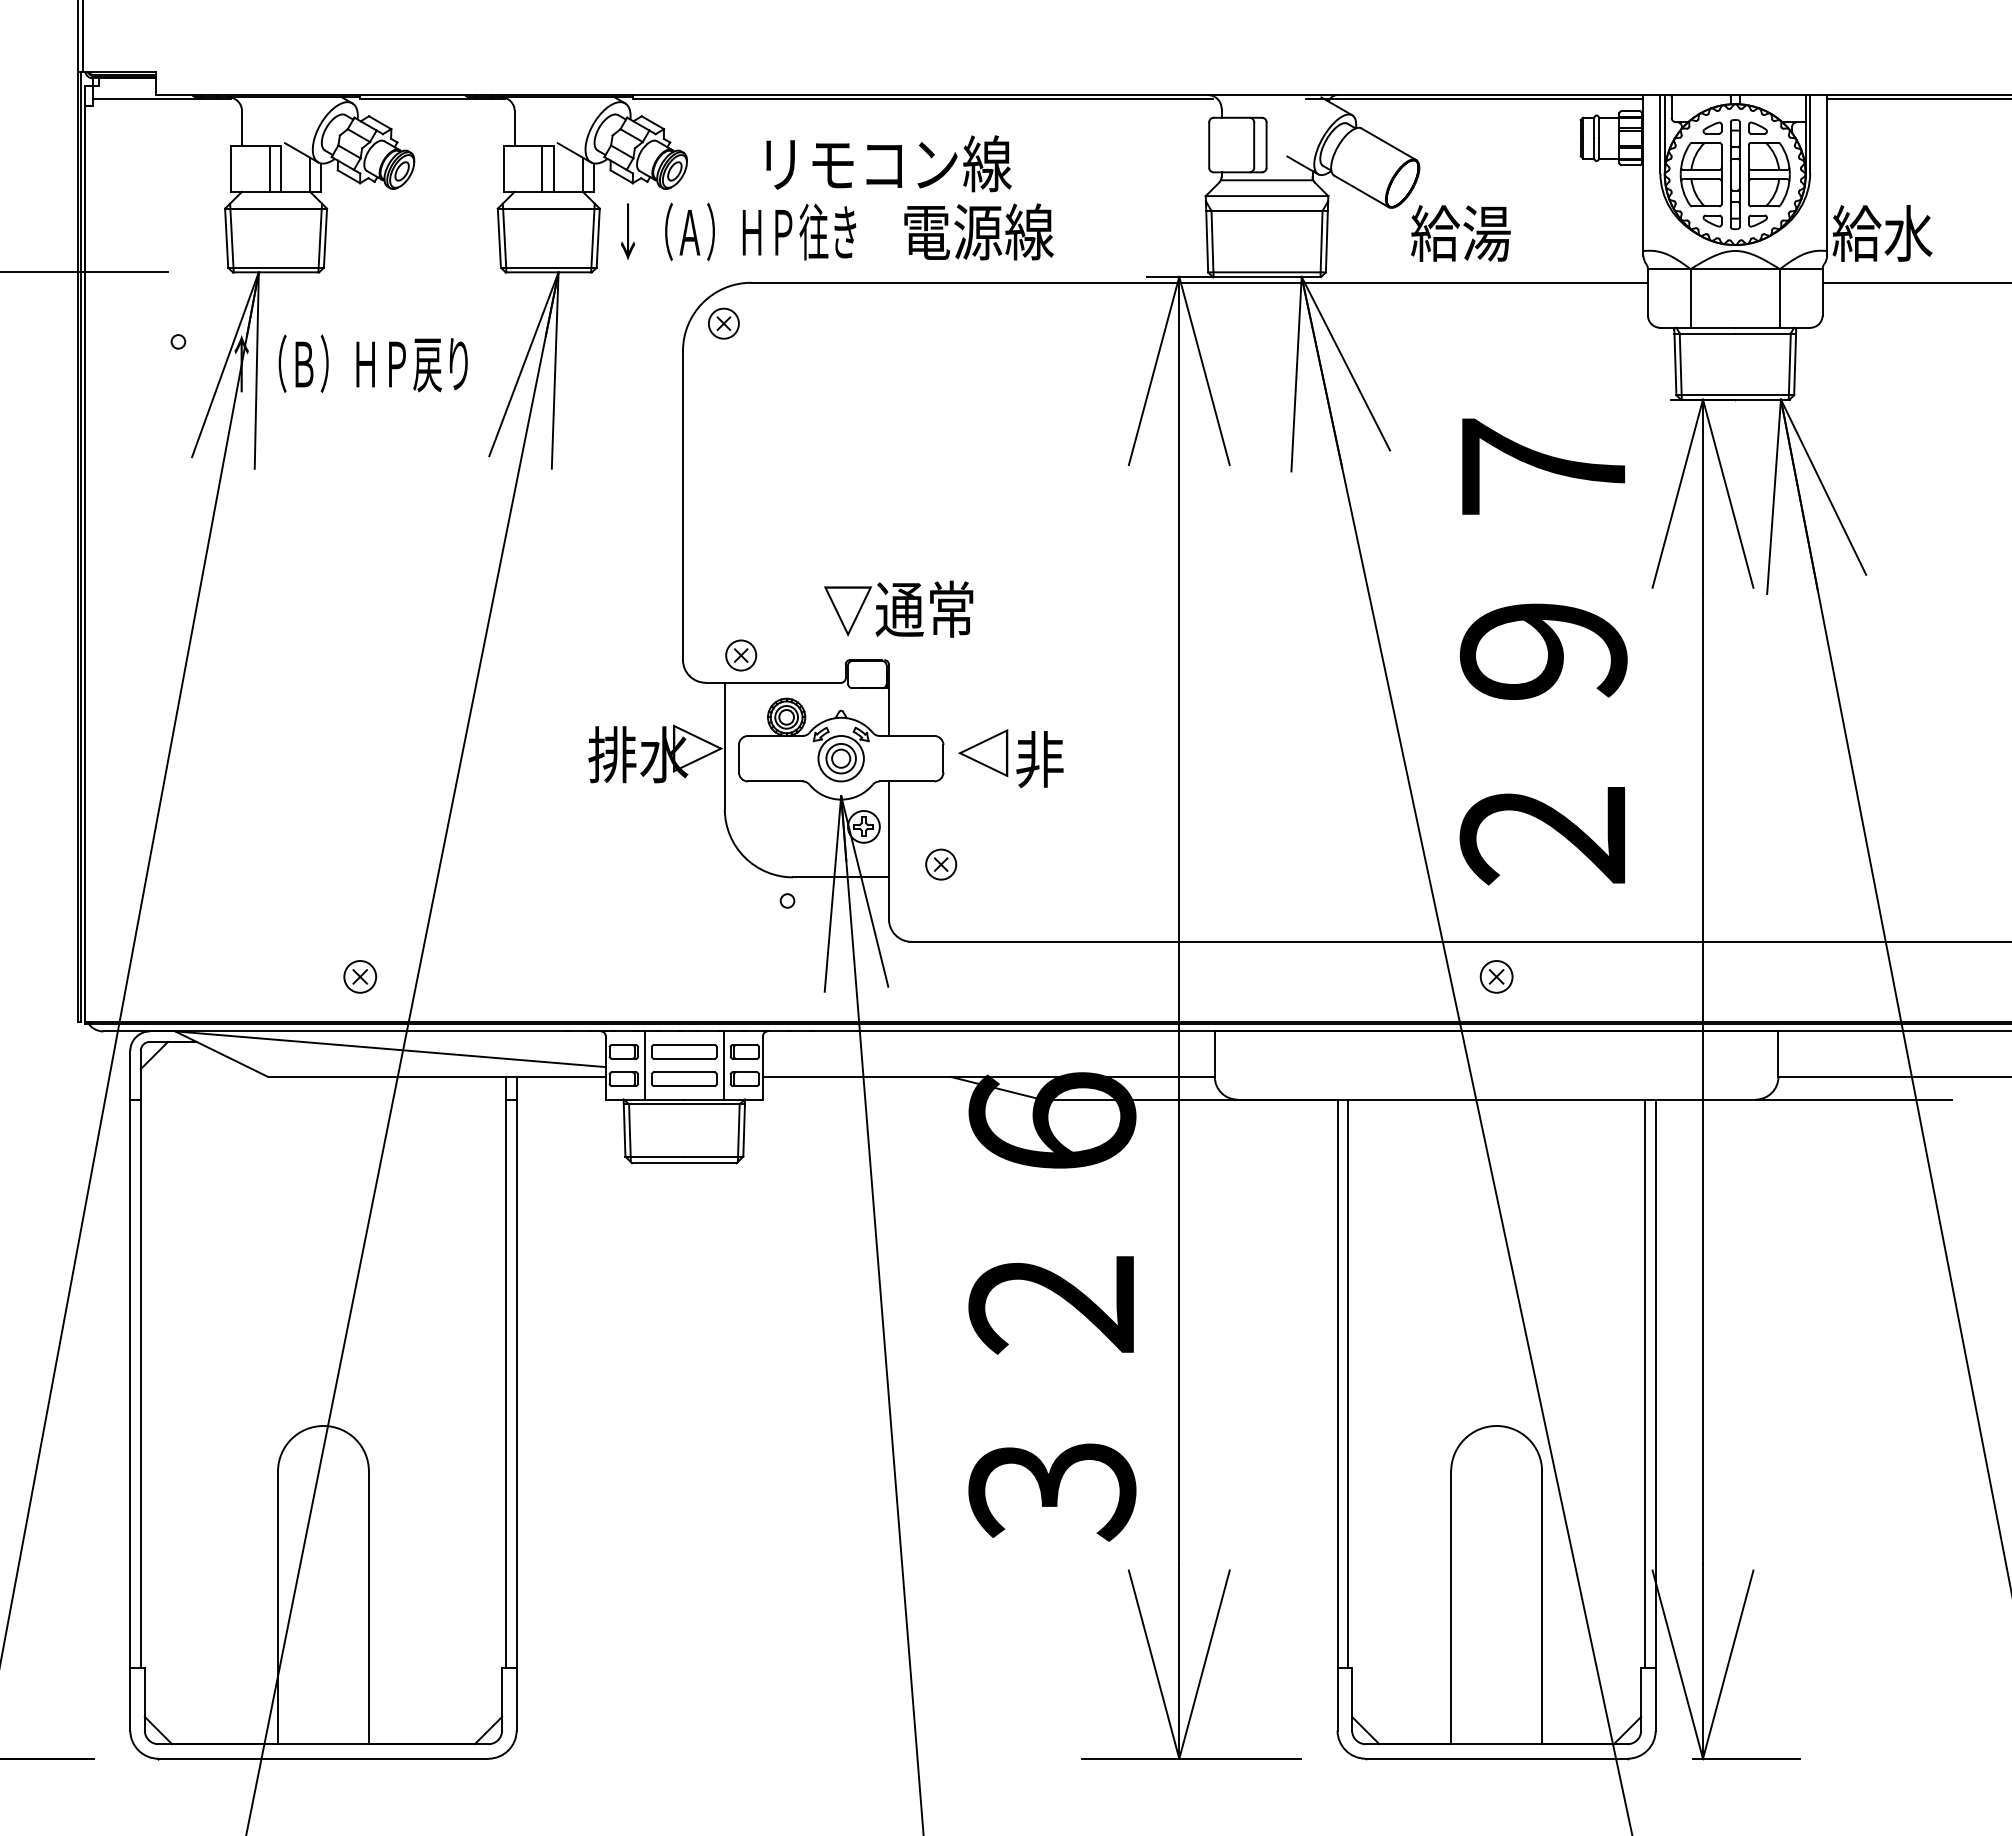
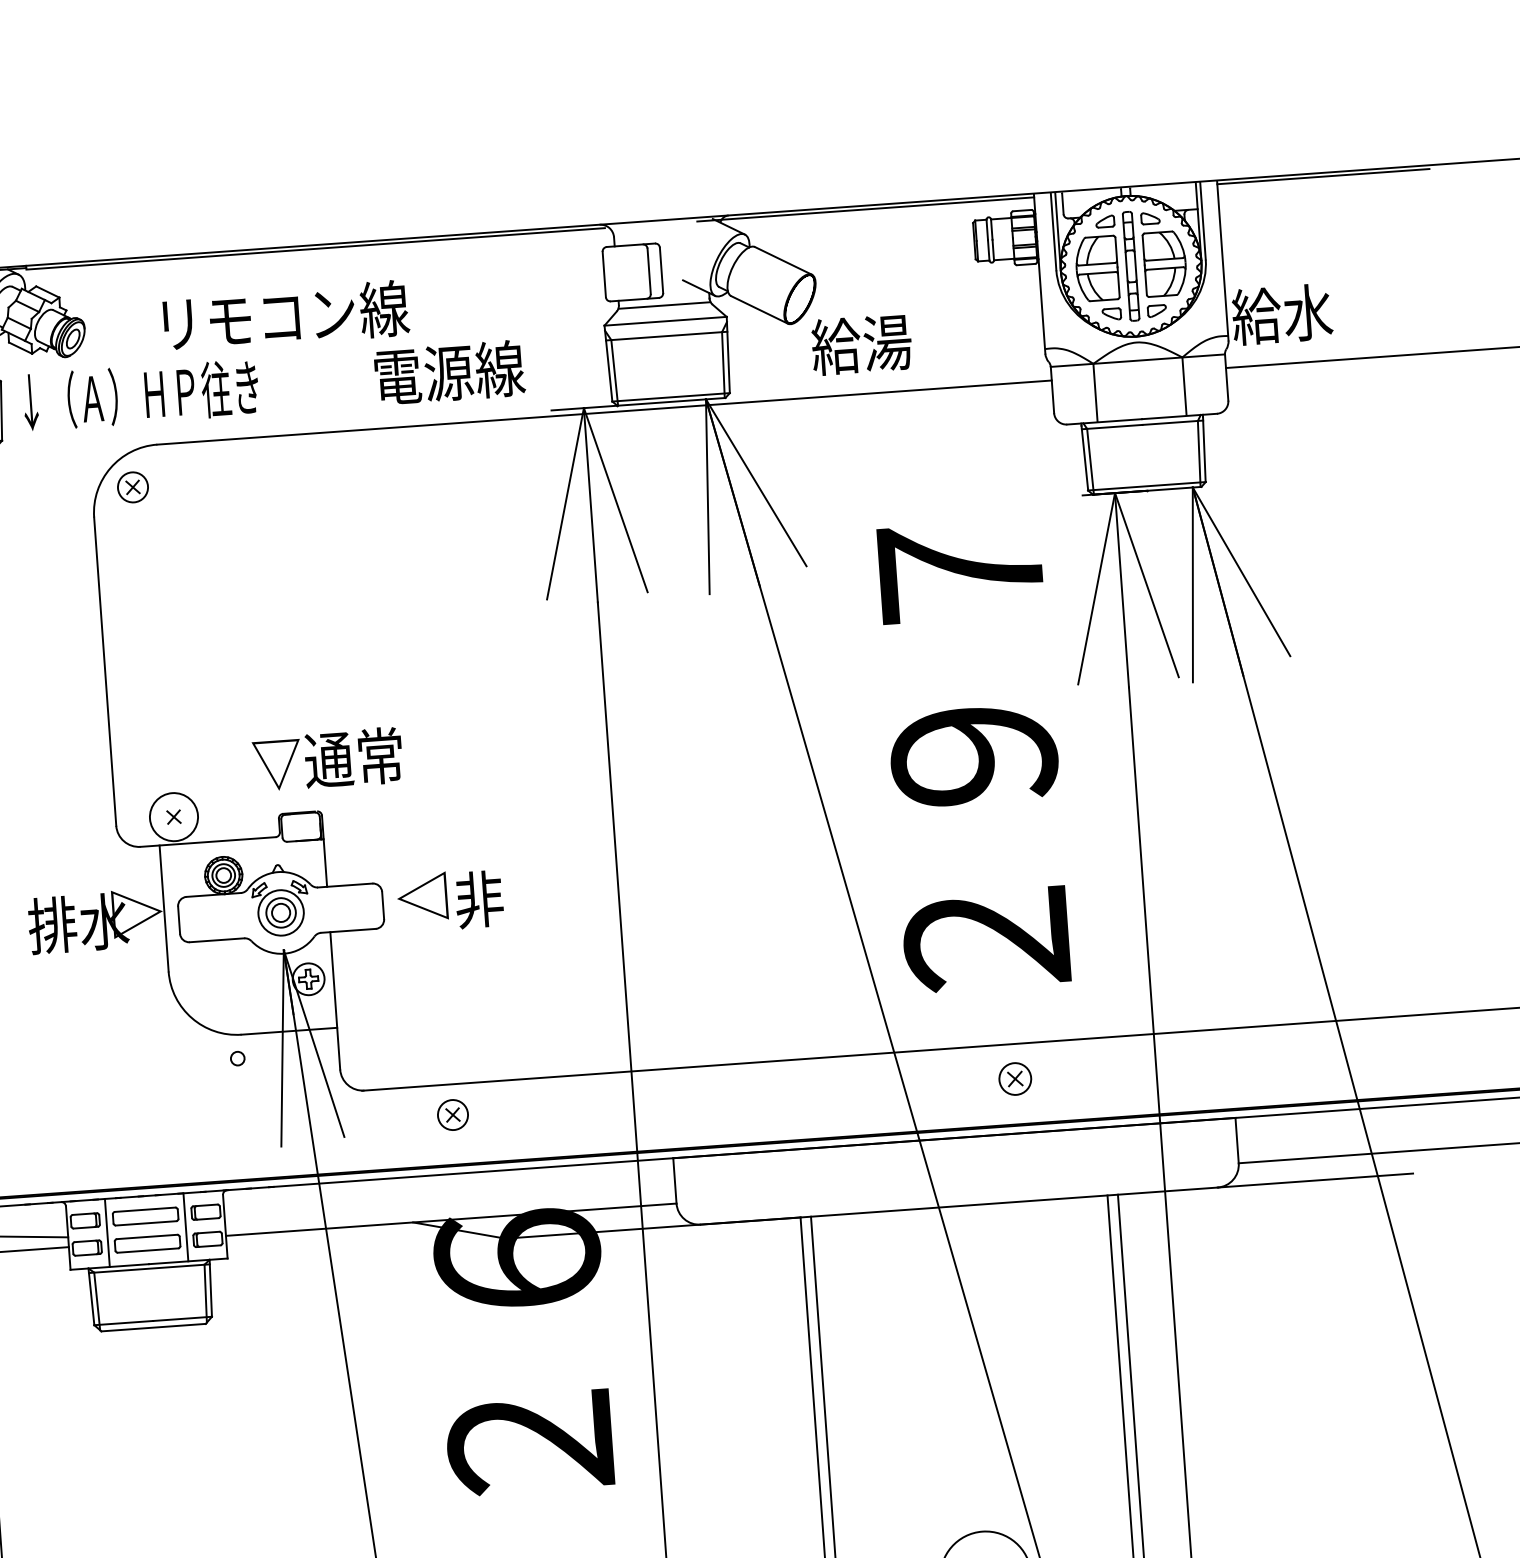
text: (978, 231) -> (449, 372), moved
circle: (741, 655) -> (174, 817), size x1.6
part: (941, 864) -> (453, 1114), moved
part: (1496, 976) -> (1015, 1078), moved

